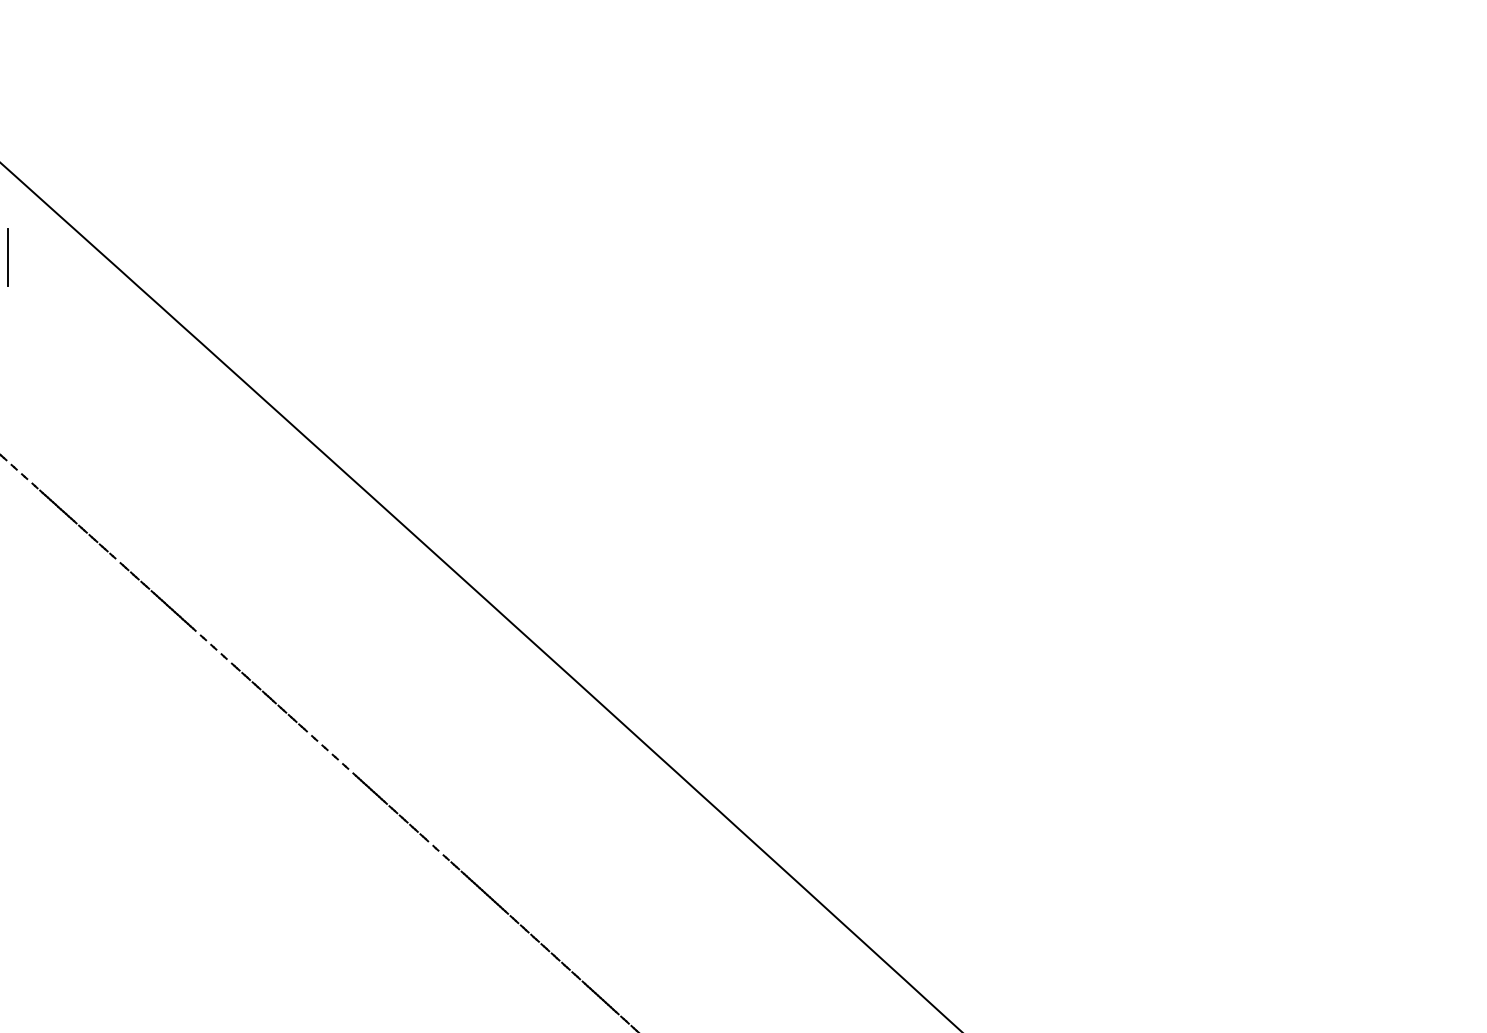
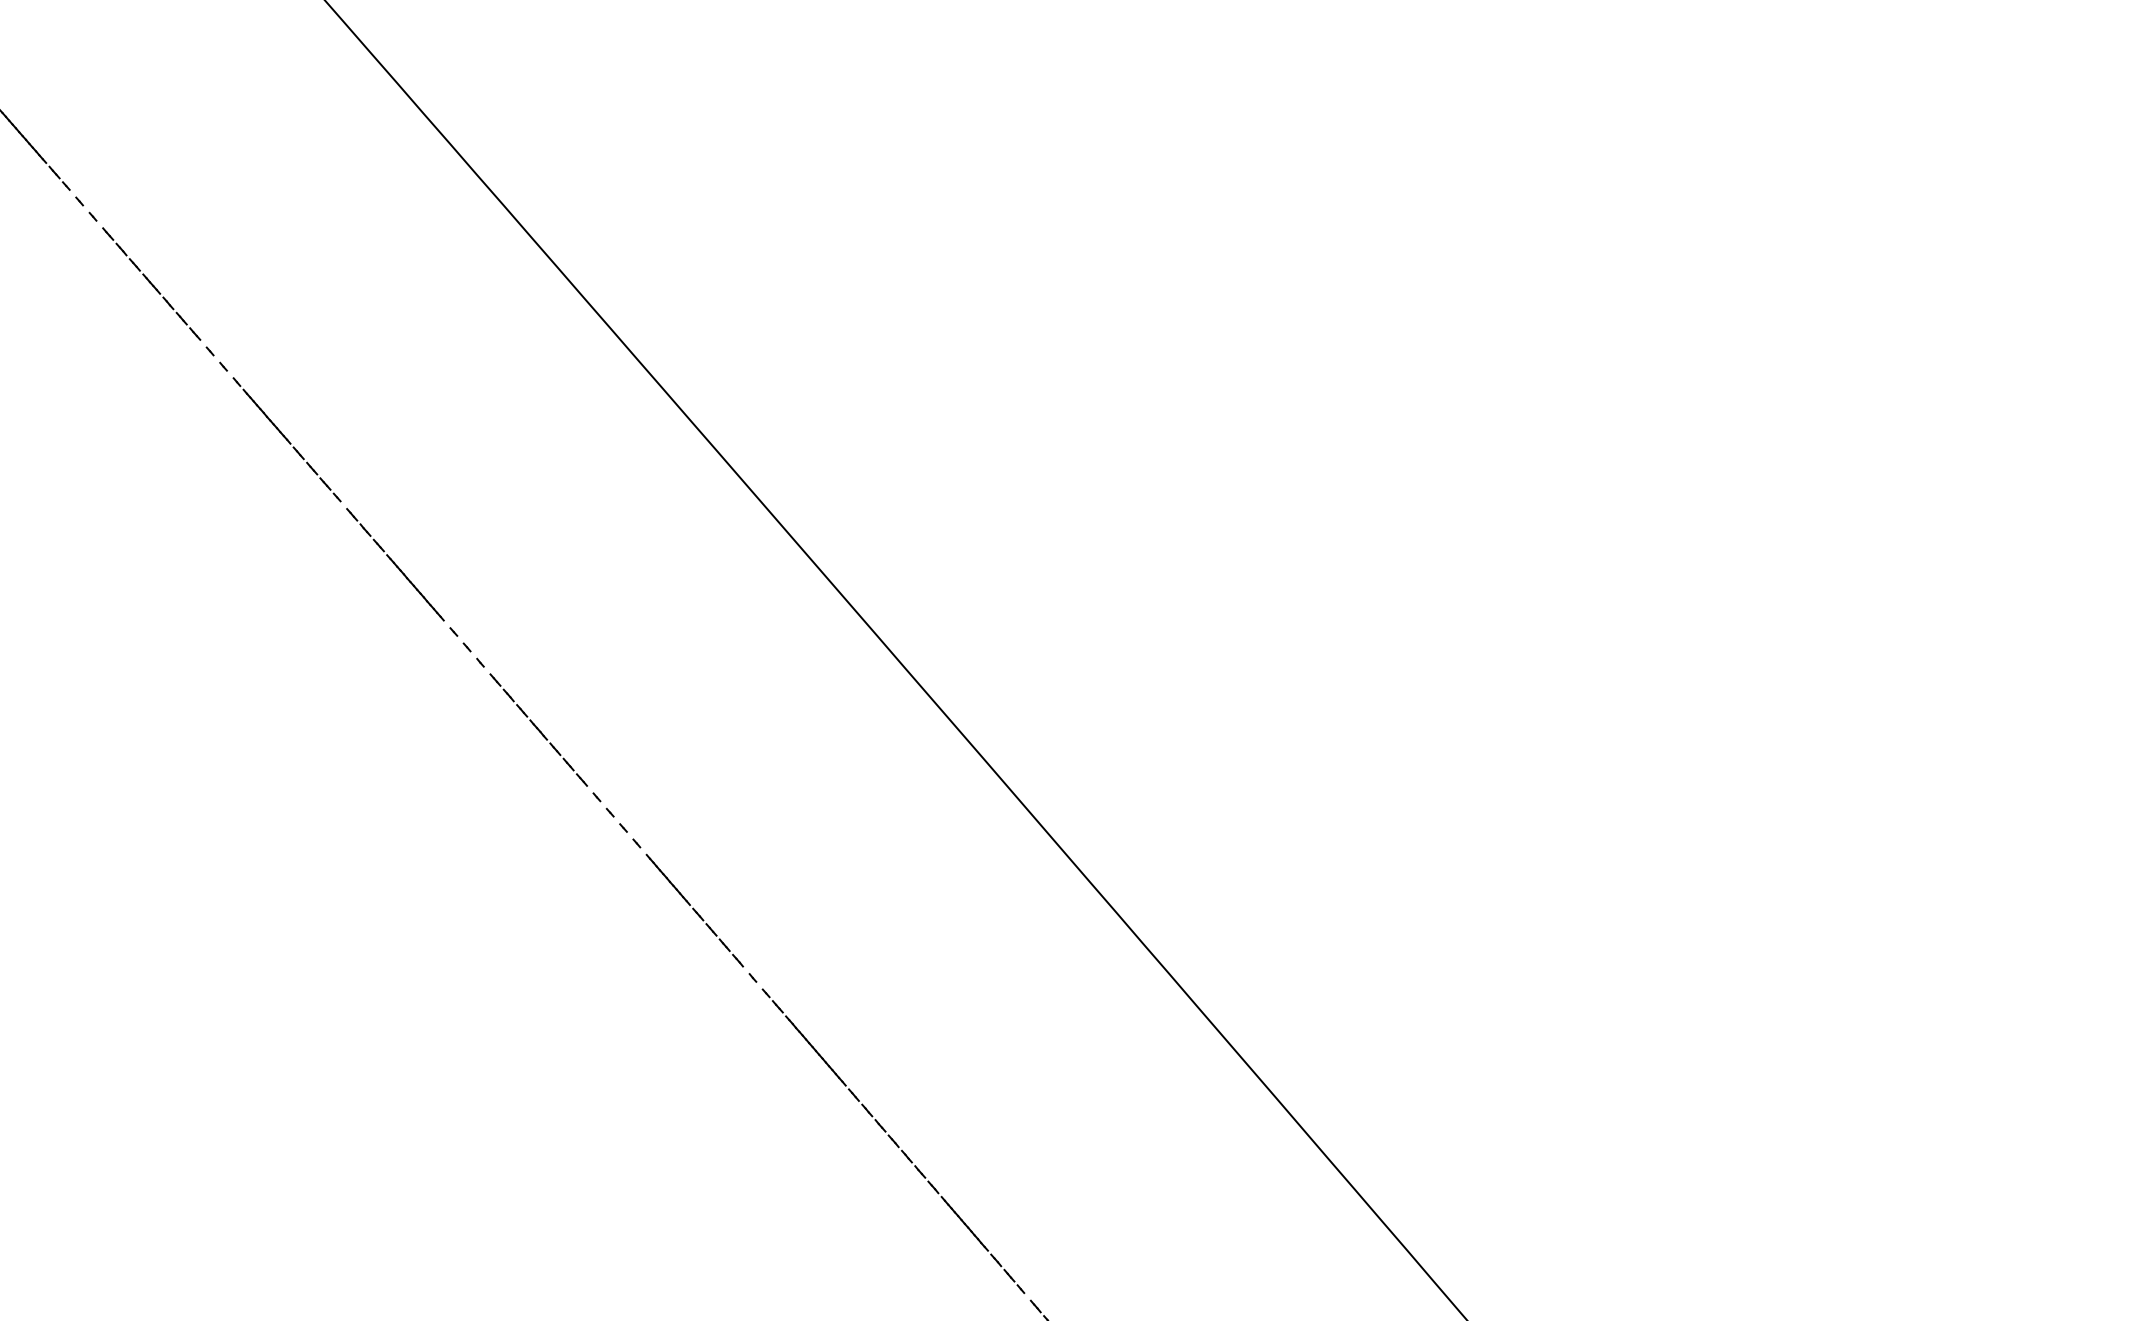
line: (8, 257) -> (239, 46), removed

